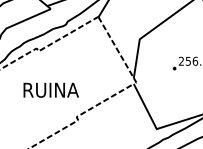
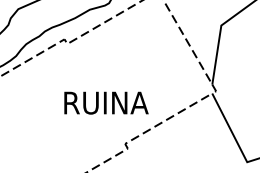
text: (50, 89) -> (105, 101), moved

